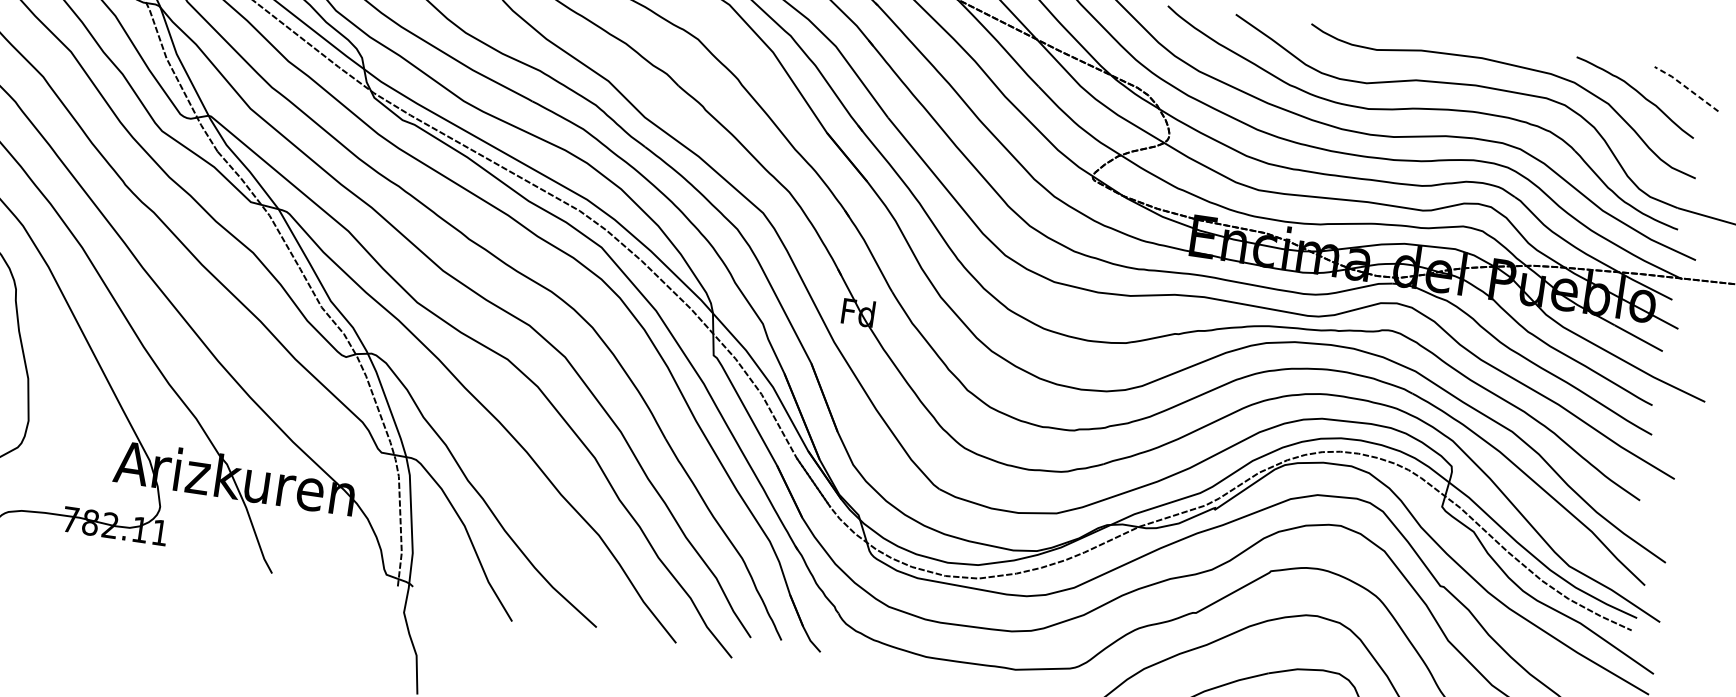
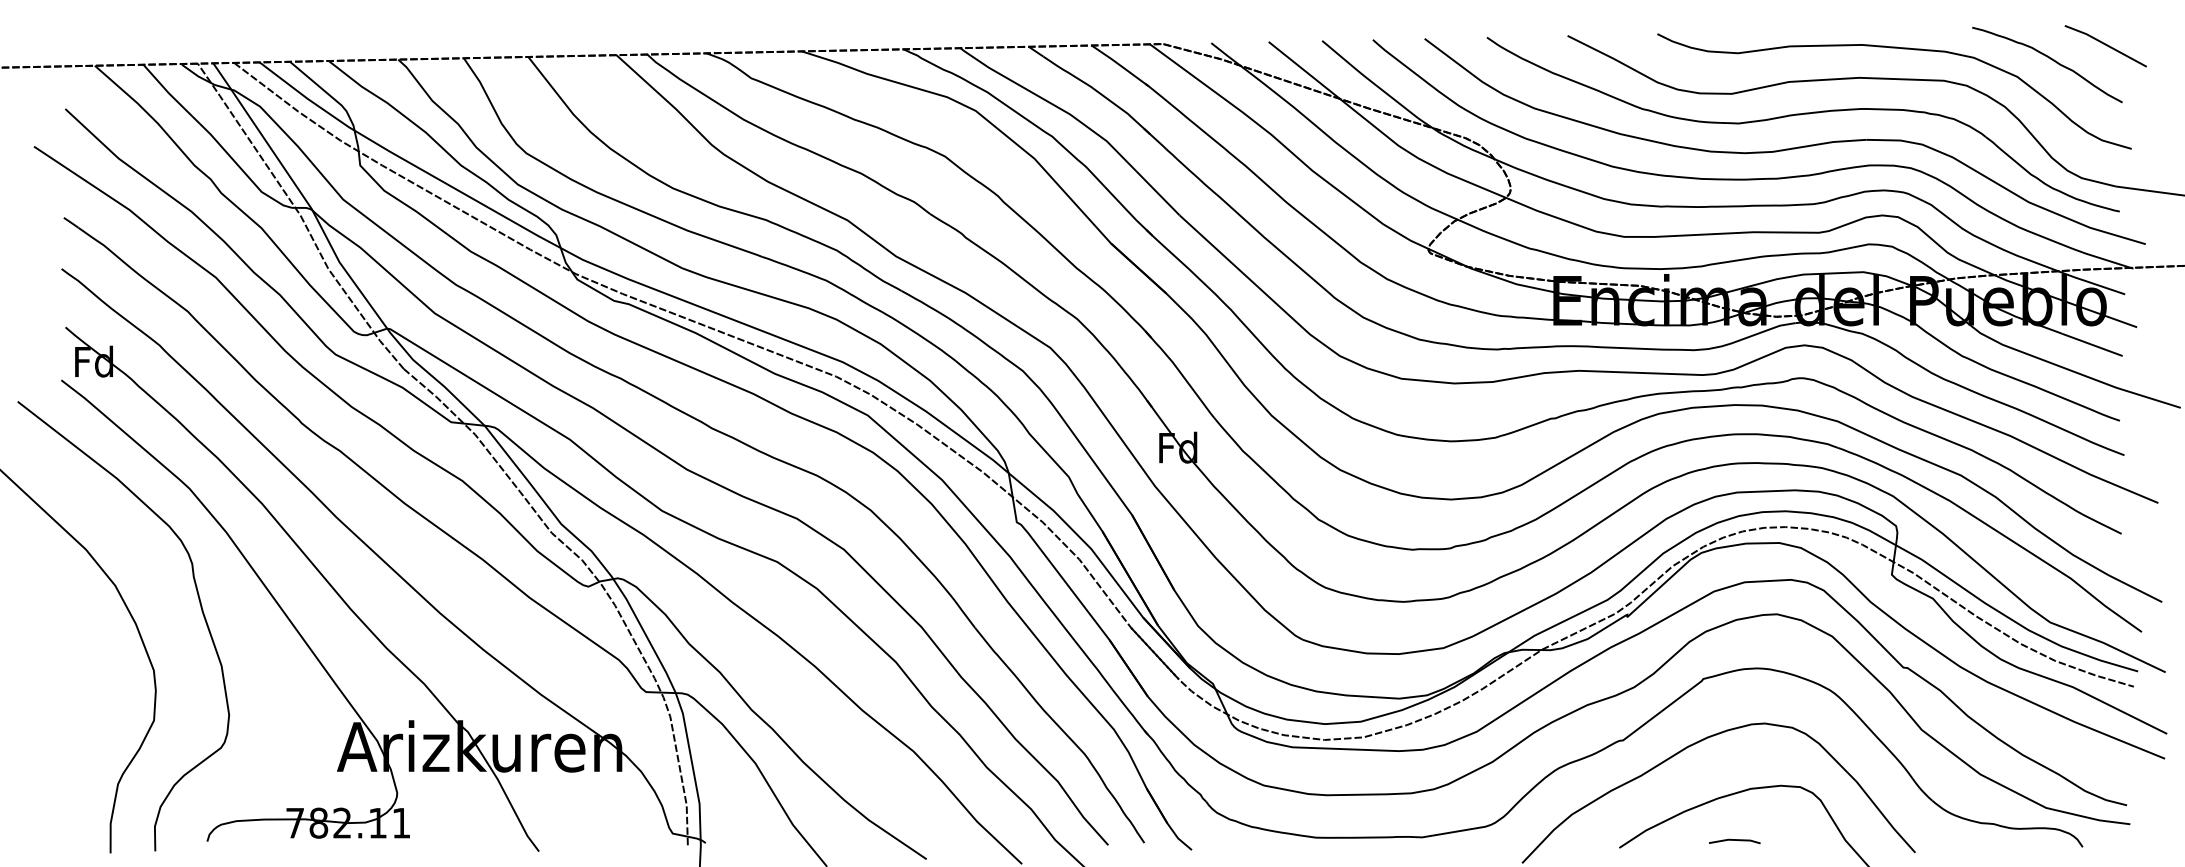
line: (1686, 87) -> (2105, 44), dashed -> solid

